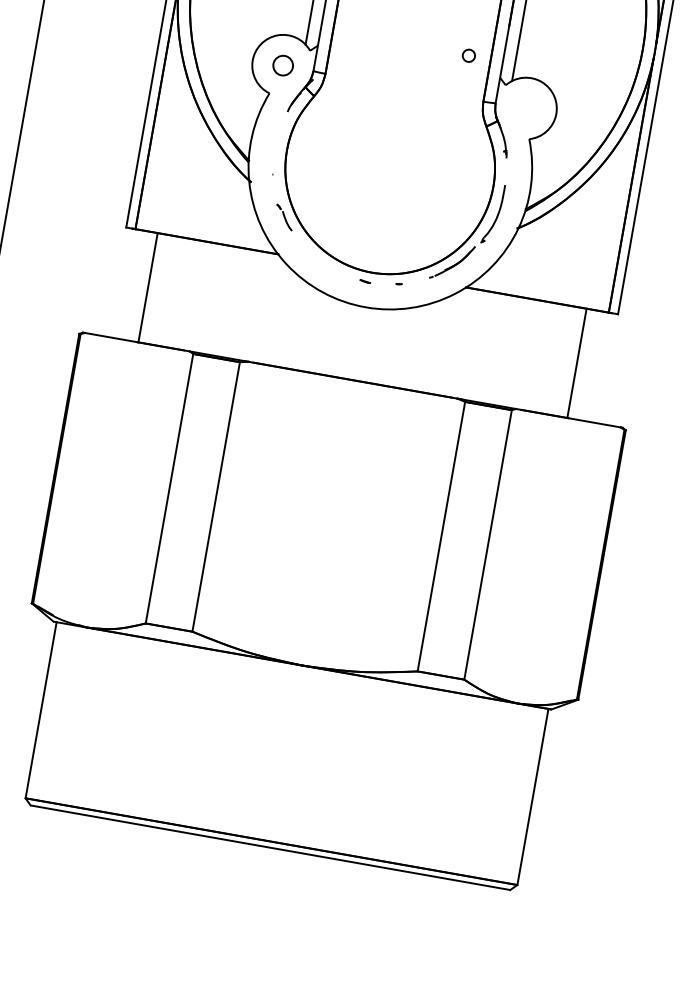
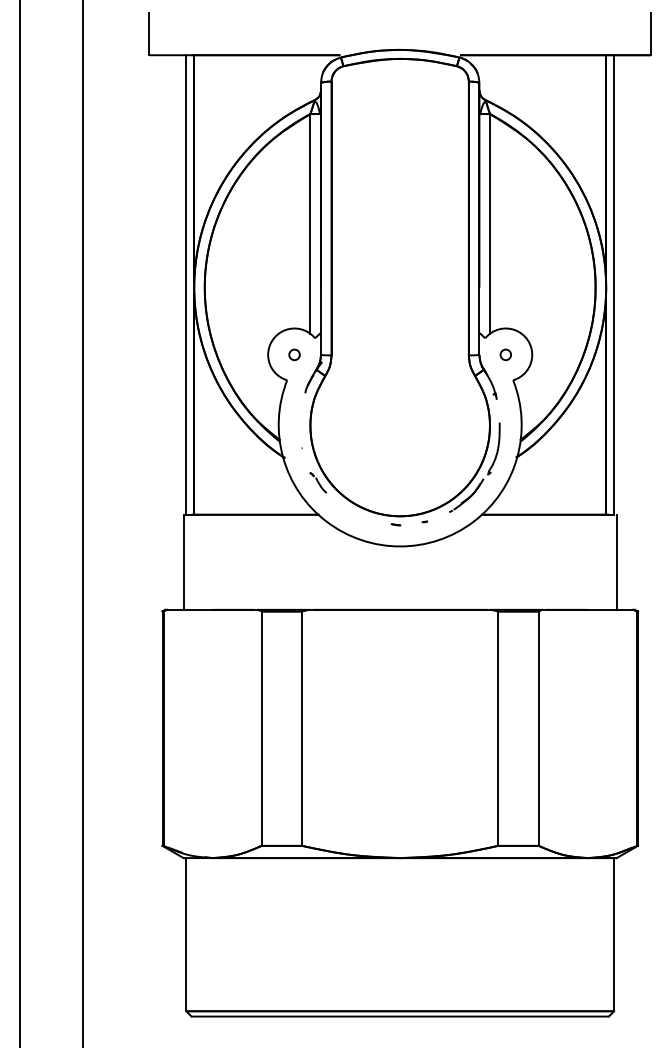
circle: (468, 55) -> (505, 354), moved
circle: (283, 65) -> (294, 354), size x0.62
line: (148, 286) -> (183, 561), moved
line: (576, 362) -> (616, 561), moved

